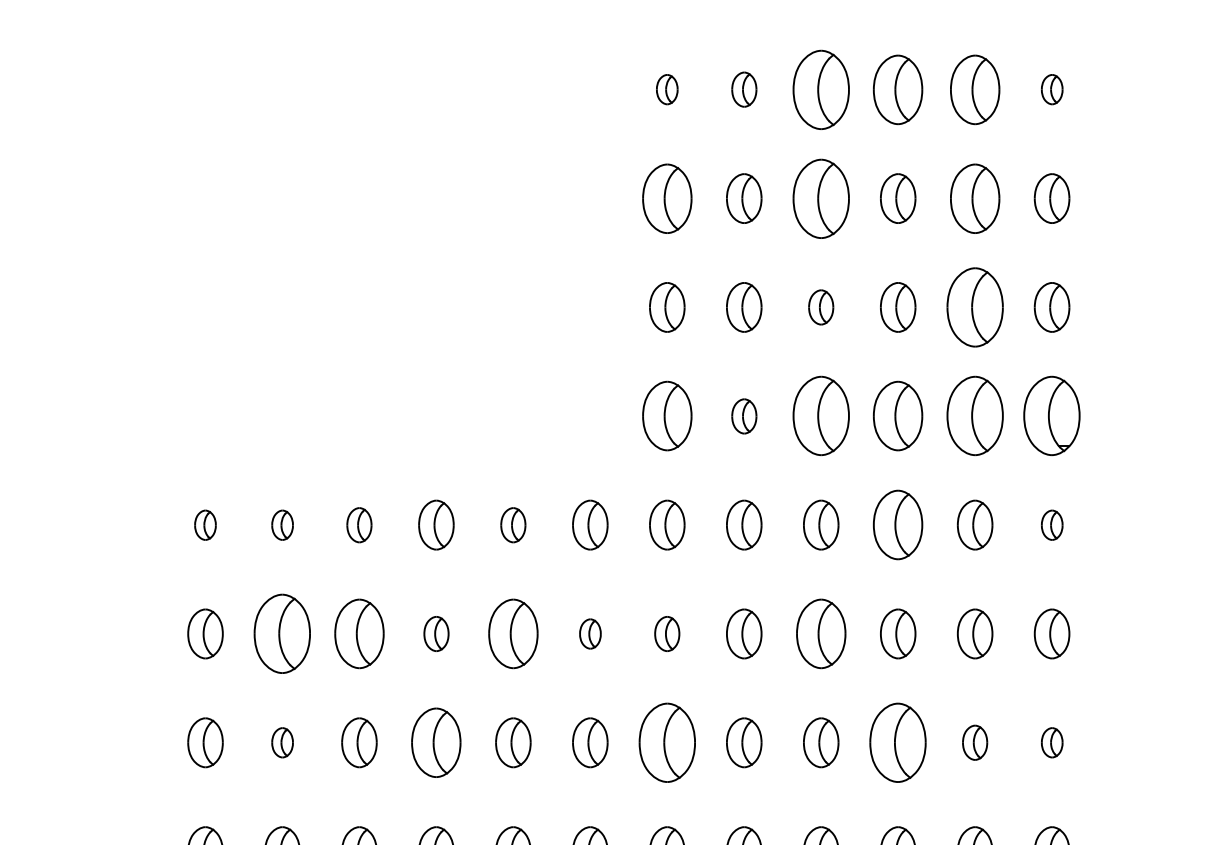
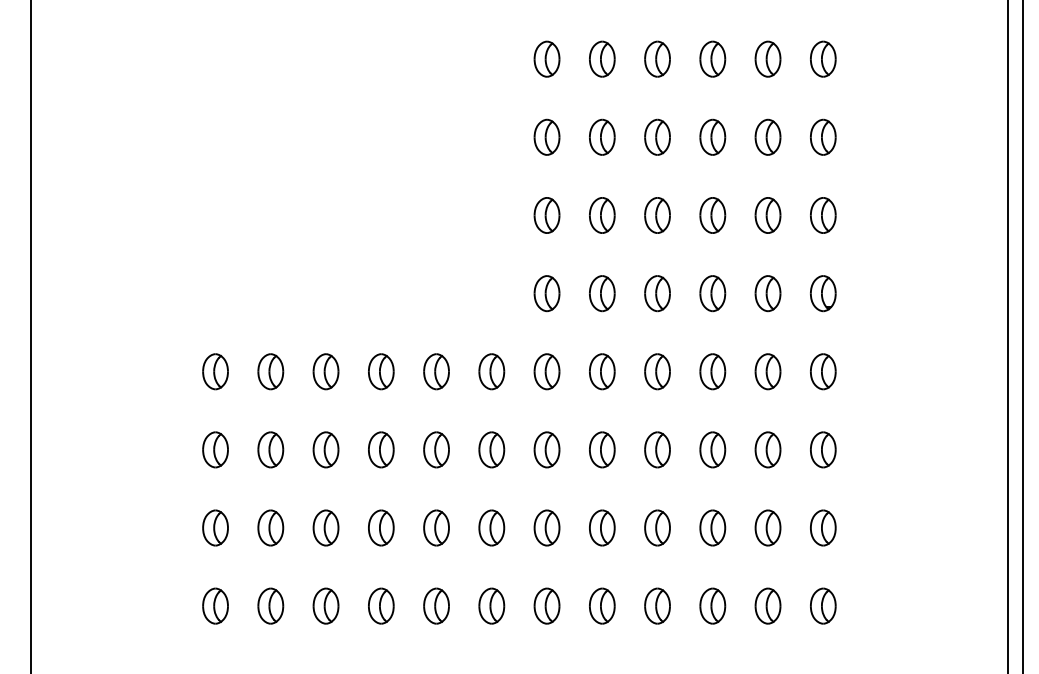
part: (666, 88) -> (546, 58), size x1.67
part: (744, 88) -> (602, 58), size x1.43
part: (821, 88) -> (657, 58), size x0.62
part: (897, 88) -> (712, 58), size x0.71
part: (974, 88) -> (767, 58), size x0.71
part: (1052, 88) -> (823, 58), size x1.67
part: (666, 197) -> (546, 136), size x0.71
part: (821, 197) -> (657, 136), size x0.62
part: (974, 197) -> (767, 136), size x0.71
part: (821, 307) -> (657, 215), size x1.43
part: (974, 307) -> (767, 215), size x0.62
part: (666, 416) -> (546, 293), size x0.71
part: (744, 416) -> (602, 293), size x1.43
part: (821, 416) -> (657, 293), size x0.62
part: (897, 416) -> (712, 293), size x0.71
part: (974, 416) -> (767, 293), size x0.62
part: (1052, 416) -> (823, 293), size x0.62
part: (205, 524) -> (215, 371), size x1.67
part: (282, 524) -> (270, 371), size x1.67
part: (358, 524) -> (325, 371), size x1.43
part: (513, 524) -> (436, 371), size x1.43
part: (897, 524) -> (712, 371), size x0.71
part: (1052, 524) -> (823, 371), size x1.67
part: (282, 633) -> (270, 449), size x0.62
part: (358, 633) -> (325, 449), size x0.71
part: (436, 633) -> (381, 449), size x1.43
part: (513, 633) -> (436, 449), size x0.71
part: (589, 633) -> (491, 449), size x1.67
part: (666, 633) -> (546, 449), size x1.43
part: (821, 633) -> (657, 449), size x0.71
part: (282, 742) -> (270, 527), size x1.67
part: (436, 742) -> (381, 527), size x0.71
part: (666, 742) -> (546, 527), size x0.62
part: (897, 742) -> (712, 527), size x0.62
part: (974, 742) -> (767, 527), size x1.43
part: (1052, 742) -> (823, 527), size x1.67

